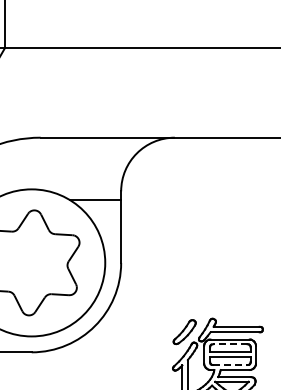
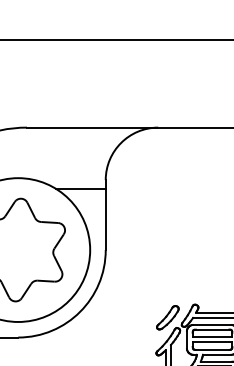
line: (229, 344) -> (211, 329), dashed -> solid
line: (230, 365) -> (212, 350), dashed -> solid

